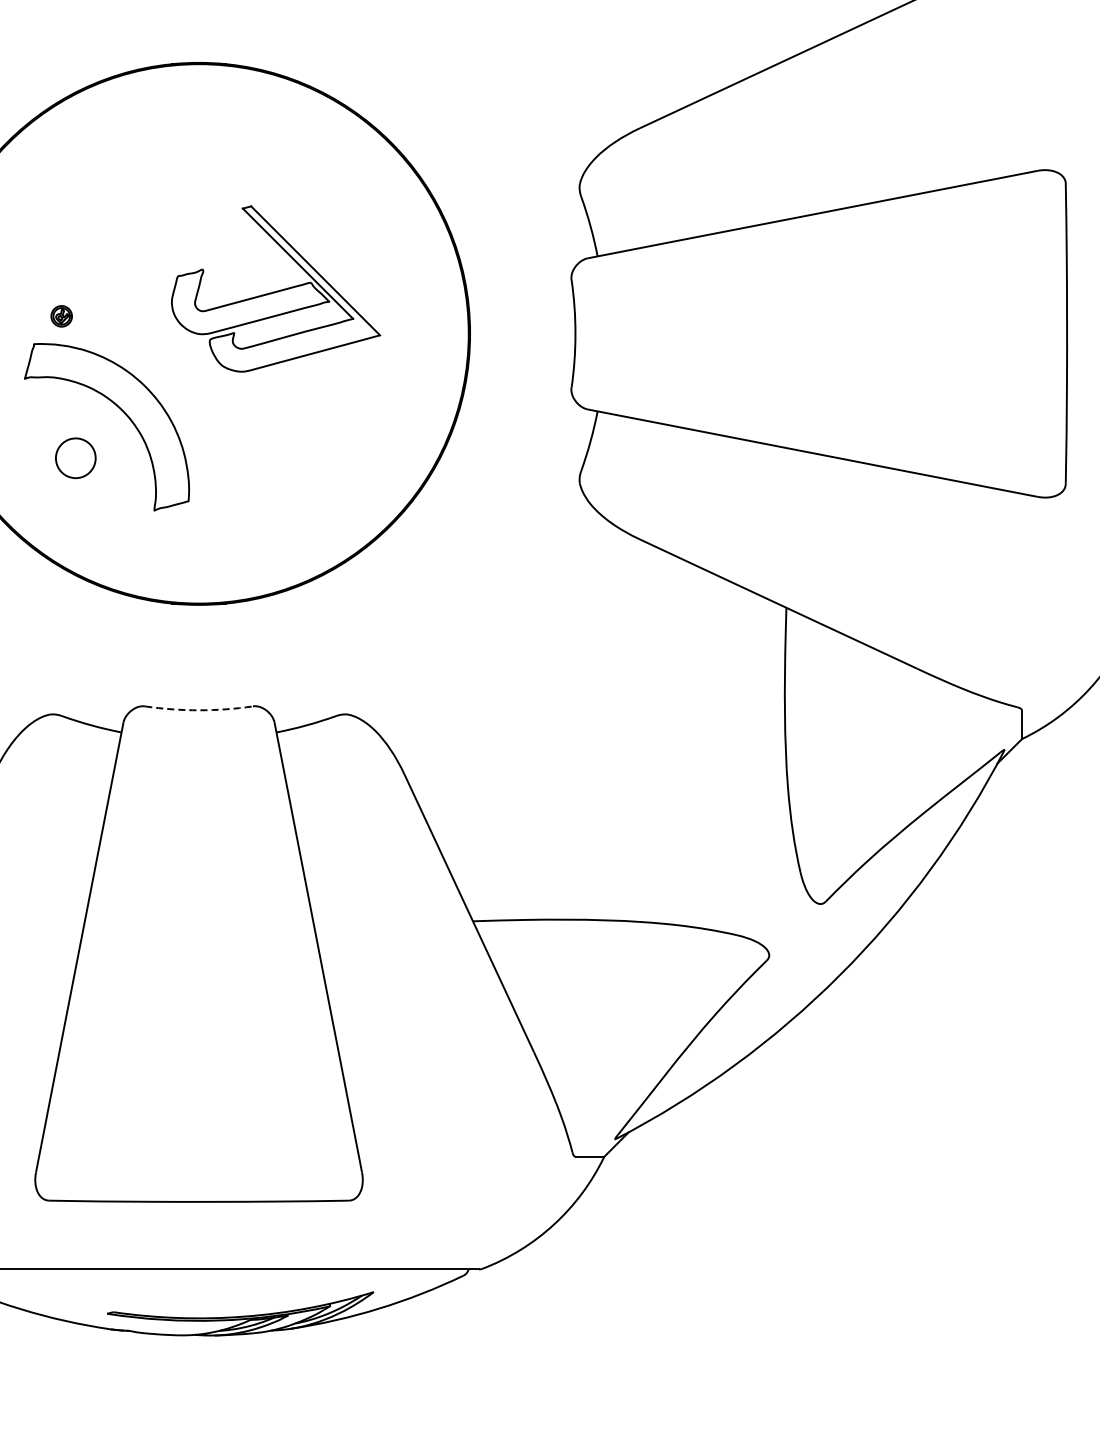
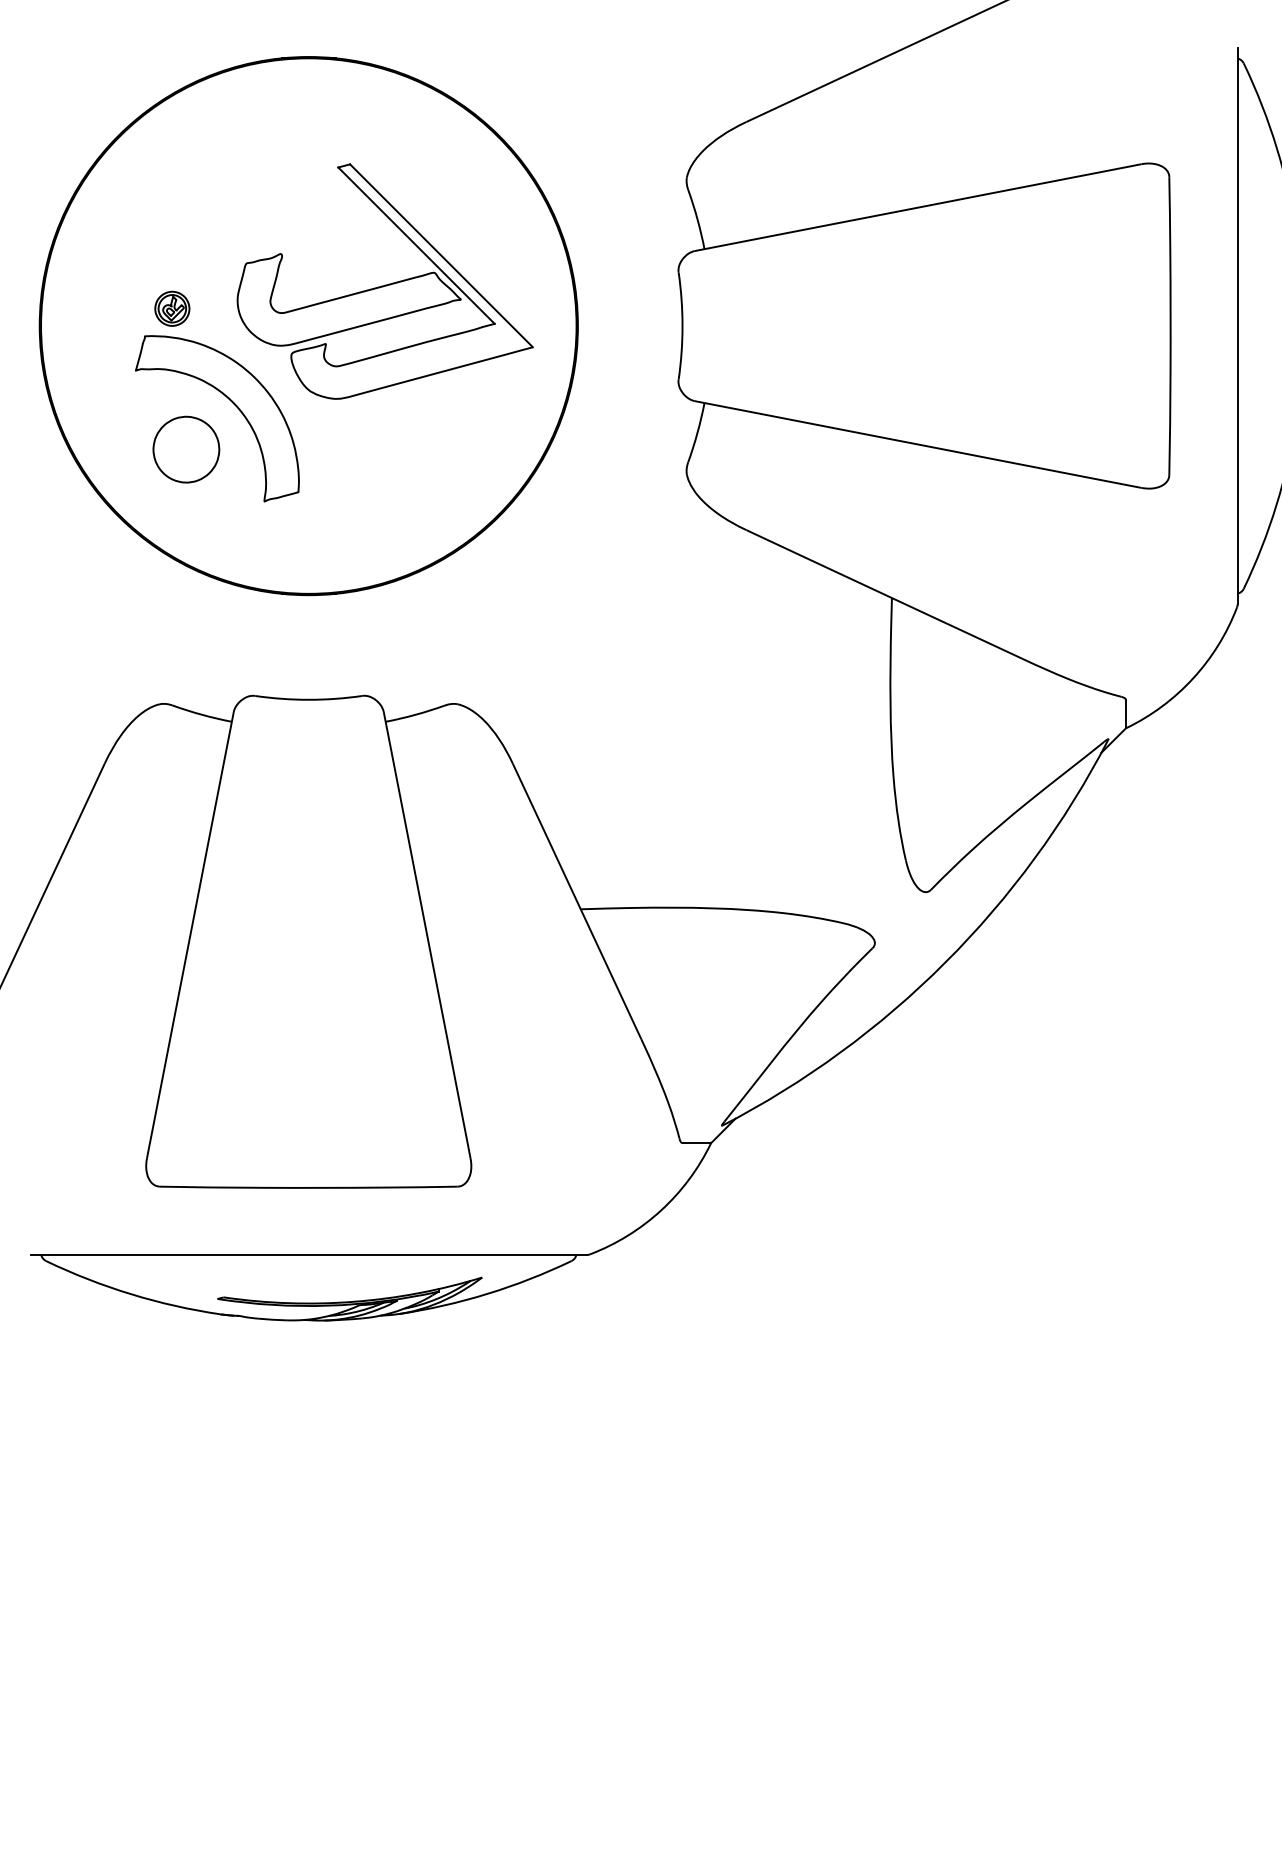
part: (275, 288) -> (384, 281), size x1.43
part: (61, 316) -> (172, 308), size x1.67
part: (75, 458) -> (186, 449), size x1.67
arc: (198, 709) -> (308, 699), dashed -> solid

